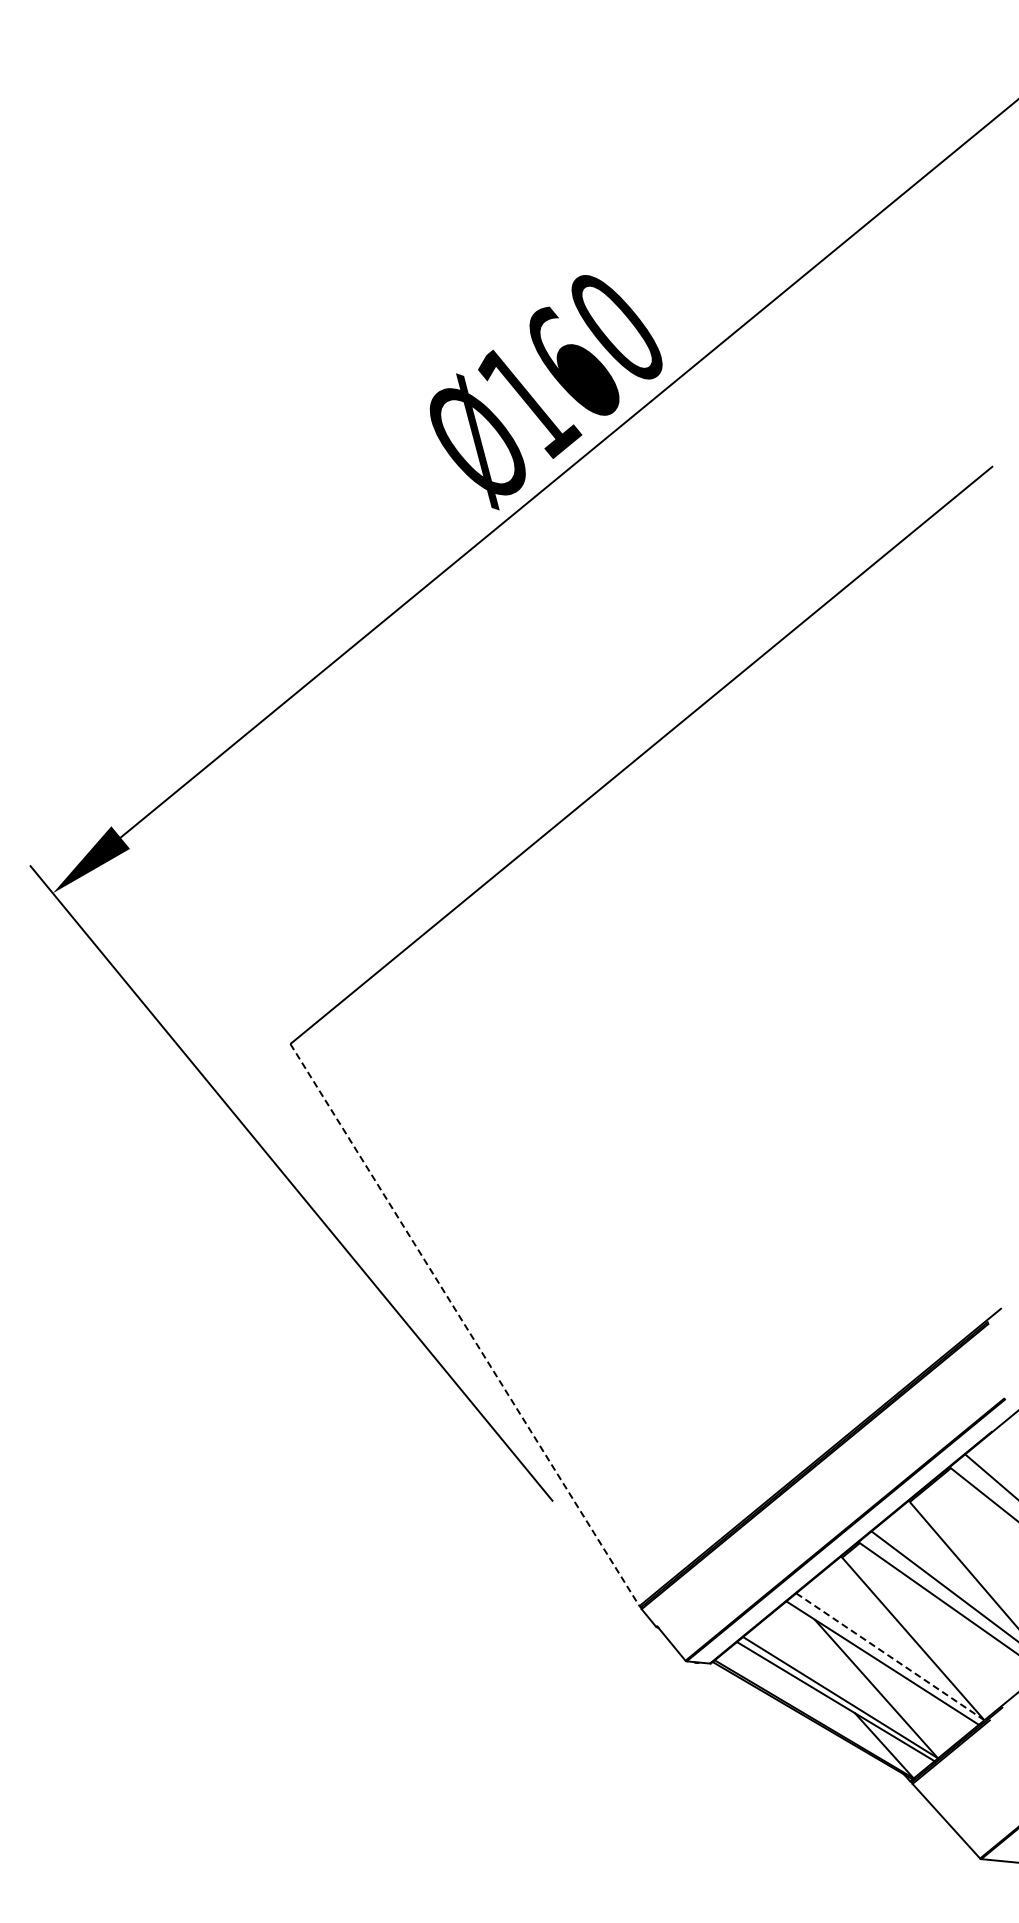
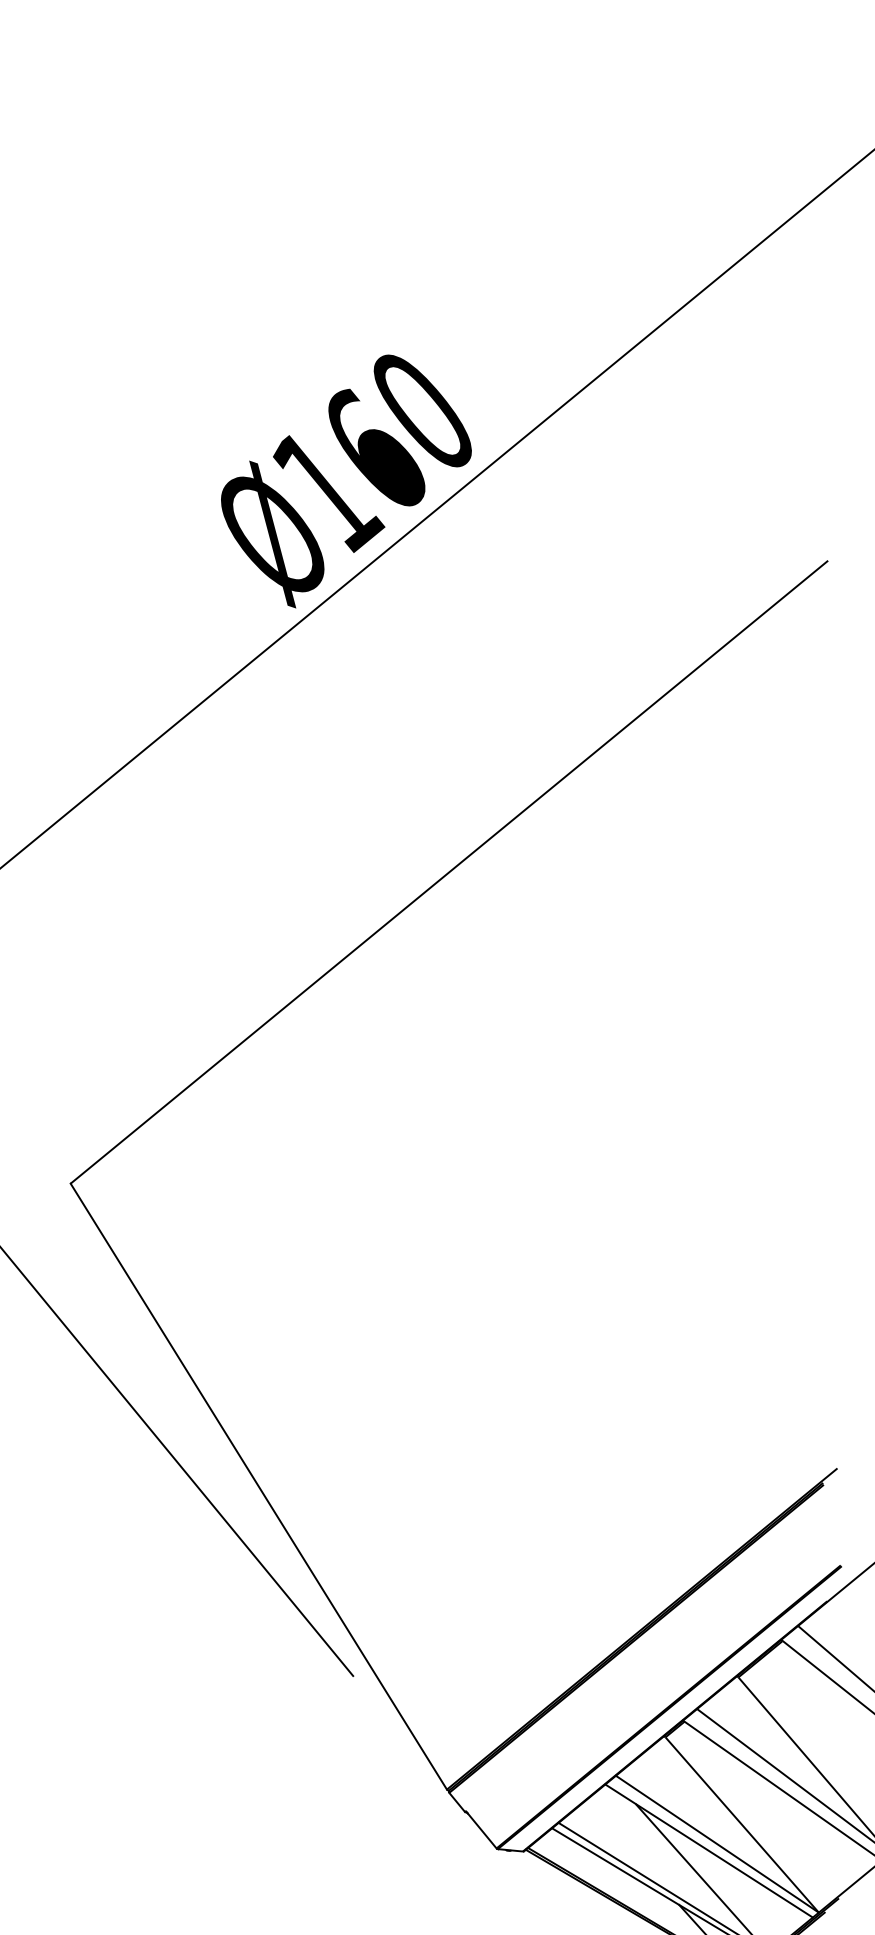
line: (464, 1325) -> (258, 1487), dashed -> solid
line: (890, 1656) -> (717, 1843), dashed -> solid

